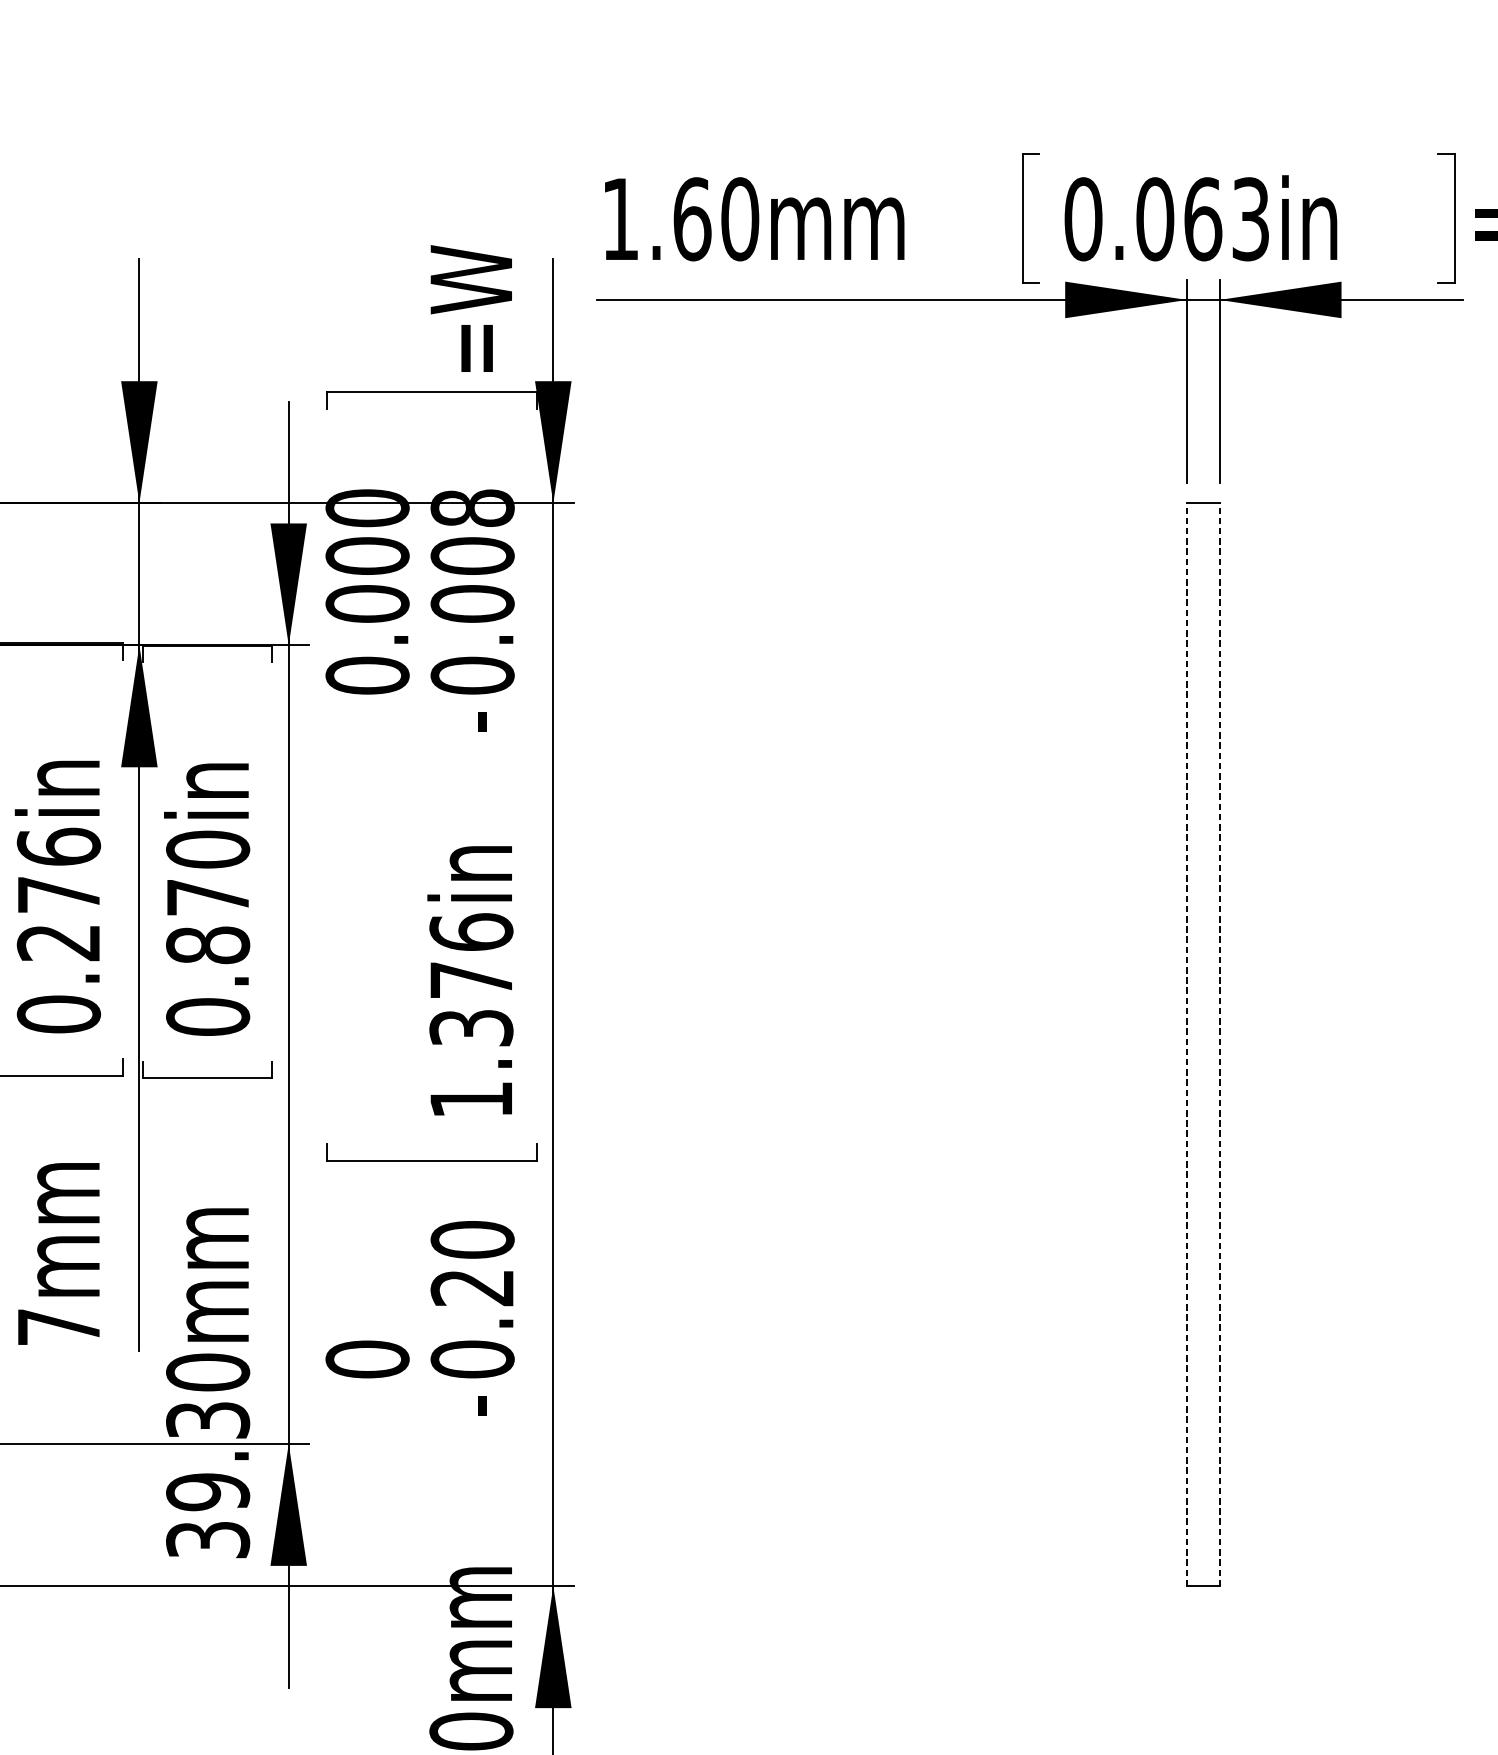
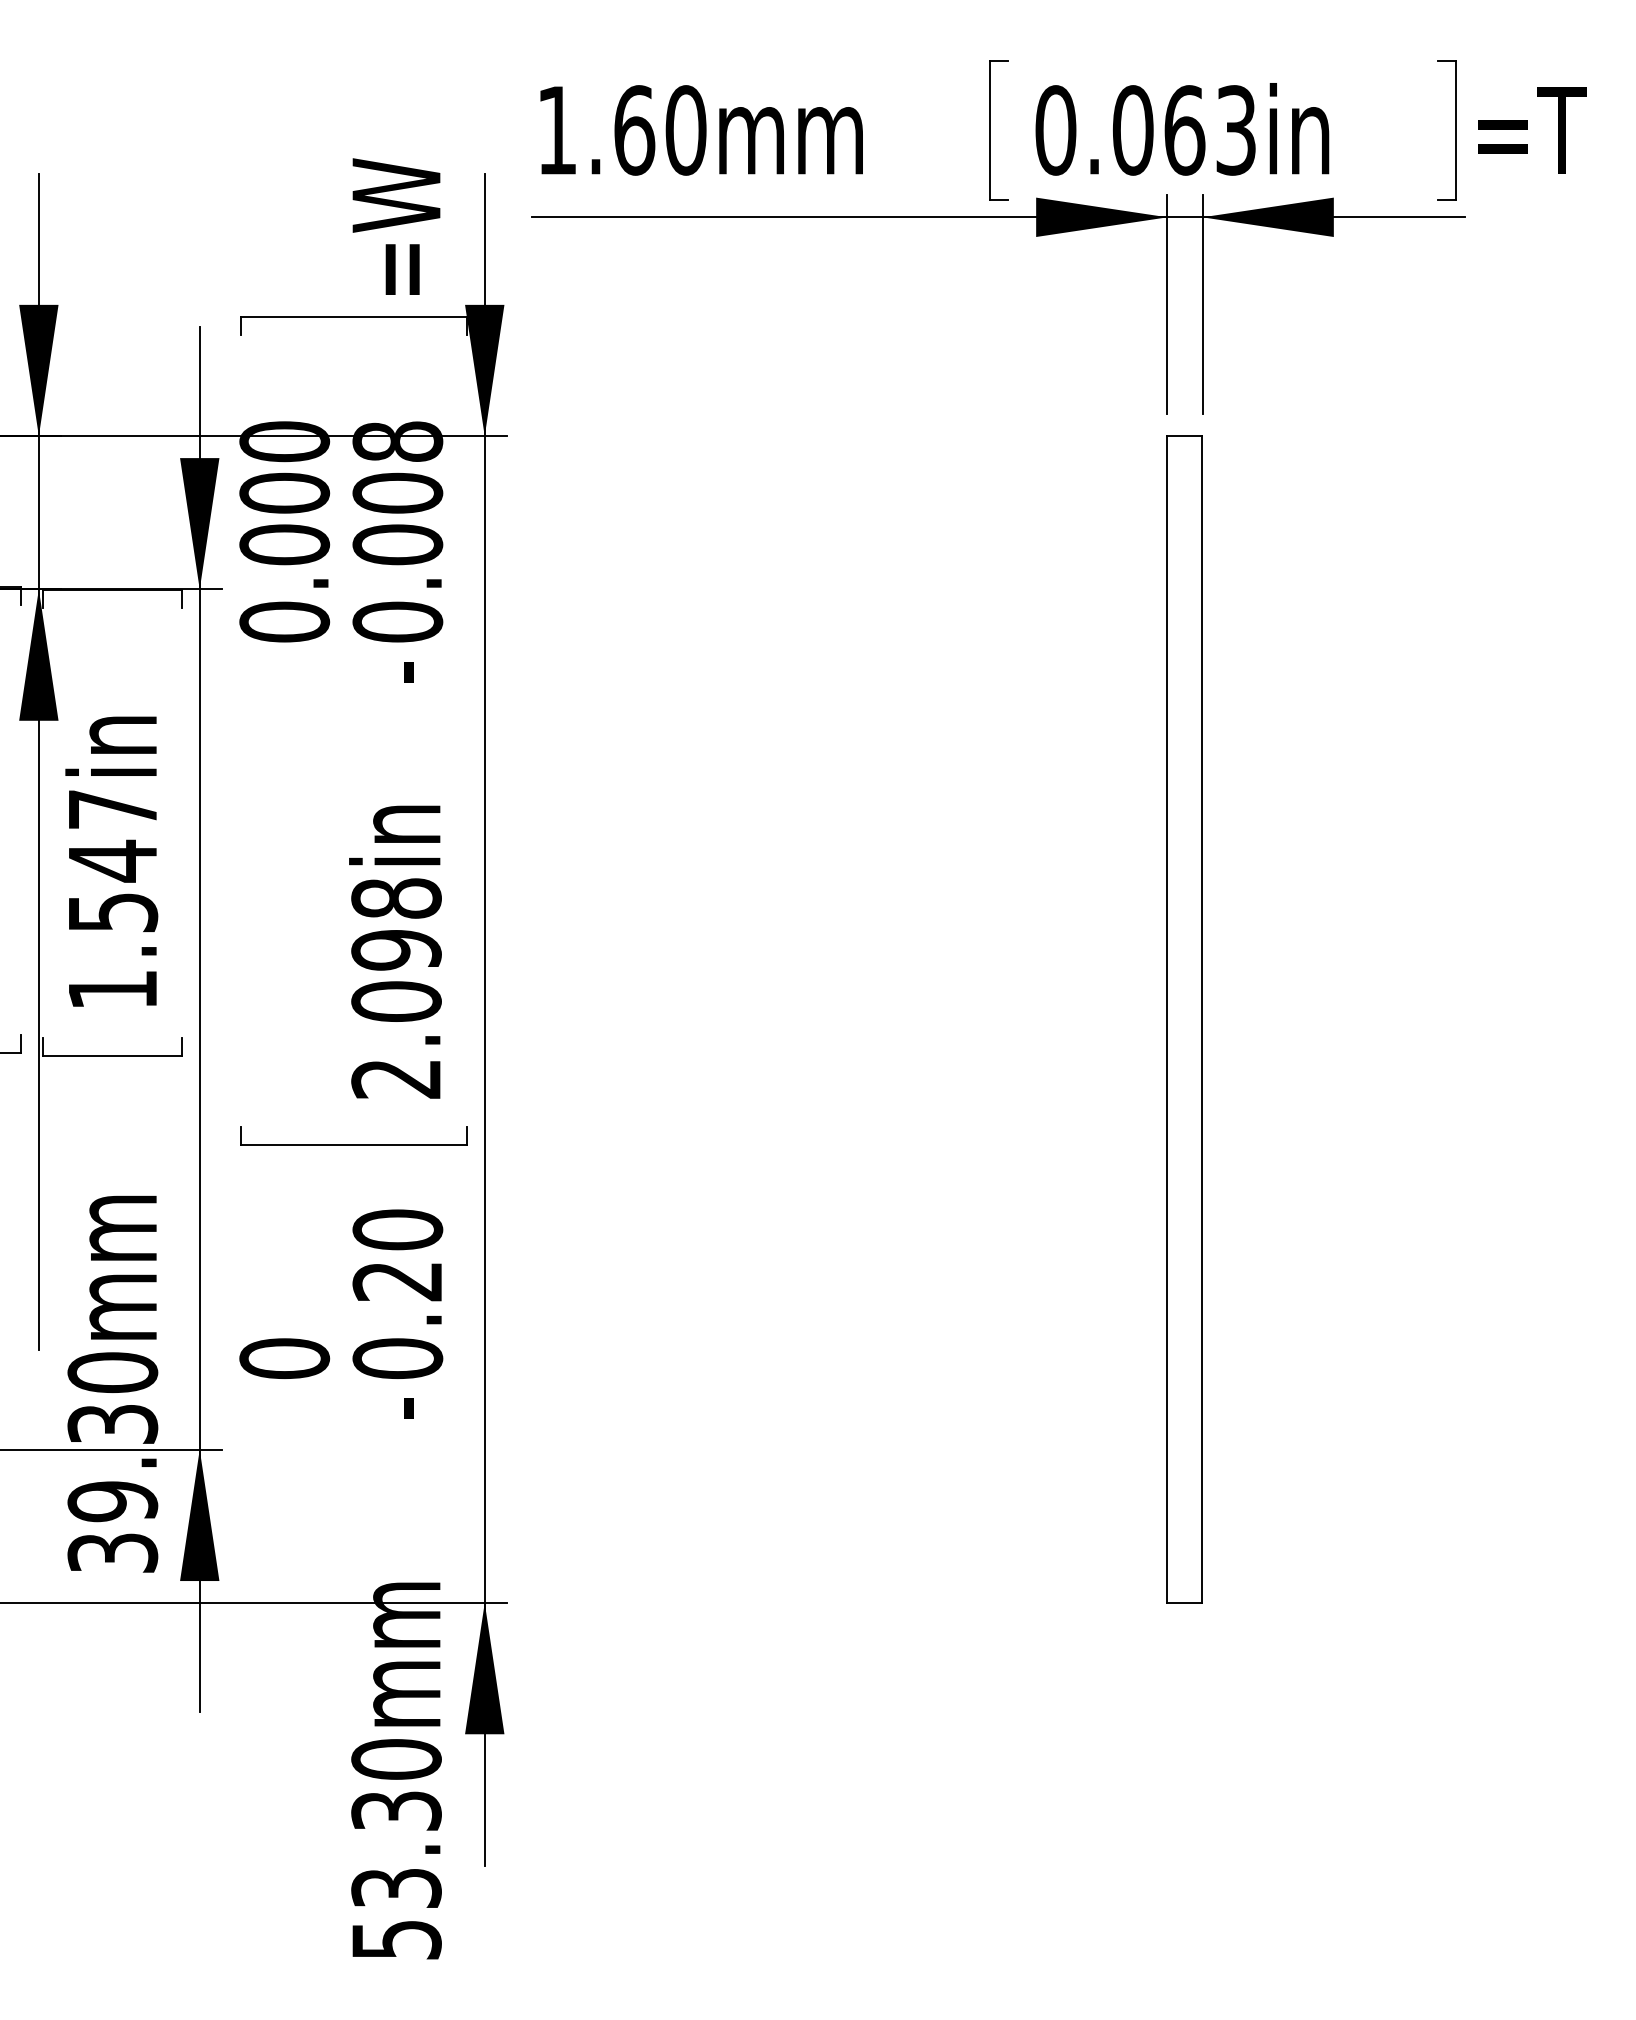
text: (207, 933) -> (112, 899), 0.870in -> 1.547in
text: (471, 1014) -> (396, 987), 1.376in -> 2.098in
line: (1187, 1044) -> (1167, 1019), dashed -> solid
line: (1219, 1044) -> (1202, 1019), dashed -> solid

